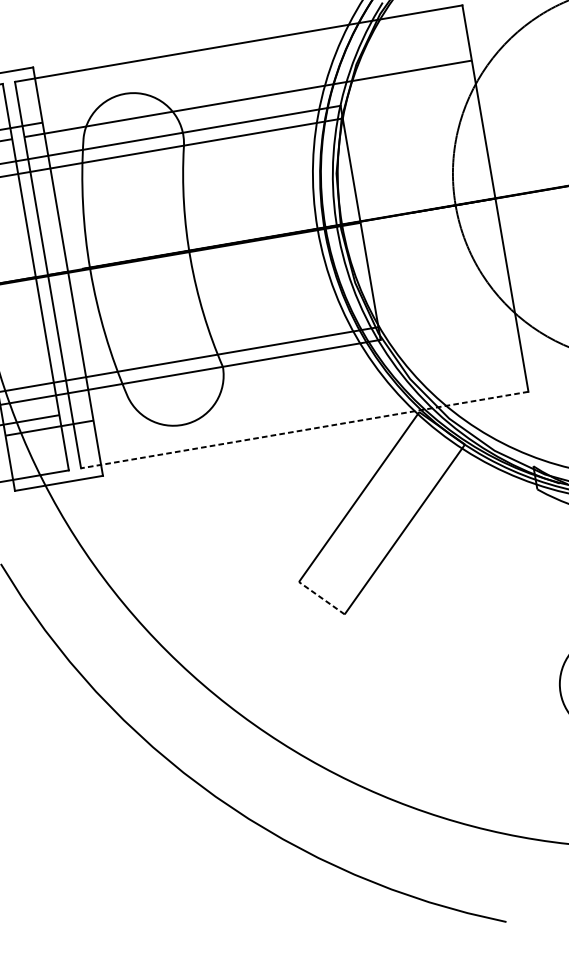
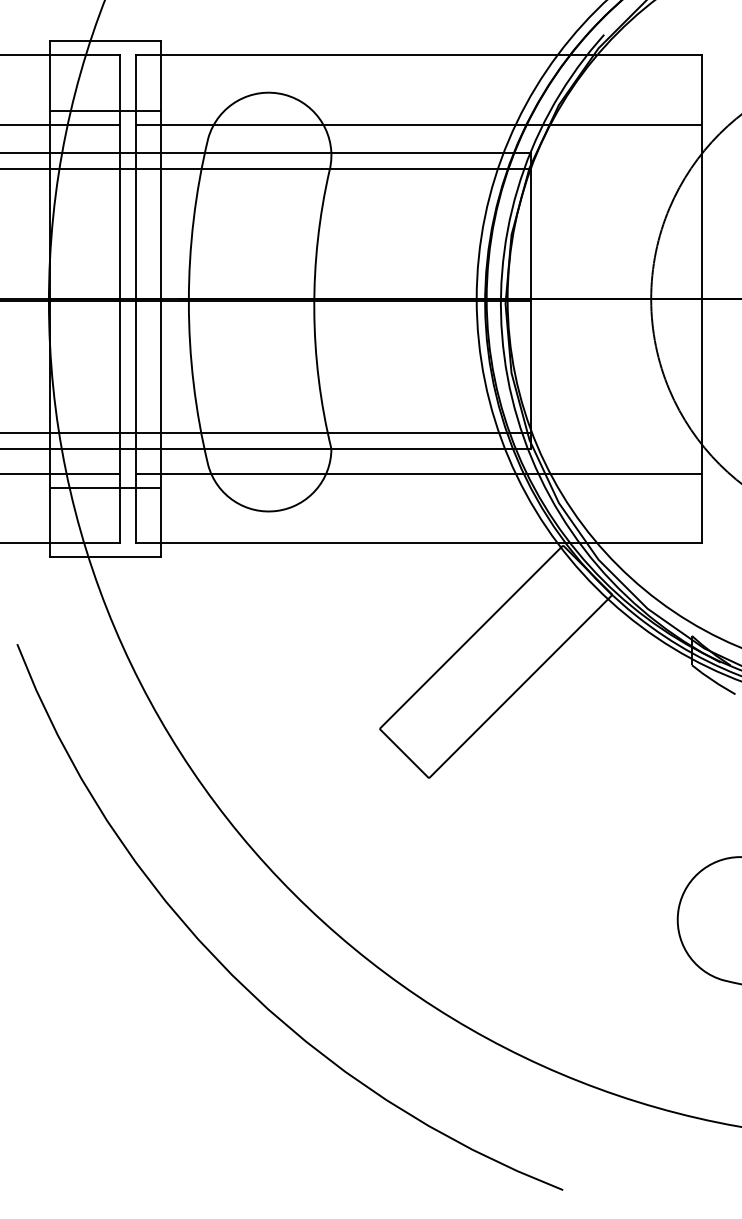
line: (295, 374) -> (418, 473), added
line: (304, 430) -> (418, 543), dashed -> solid
line: (321, 598) -> (404, 753), dashed -> solid

